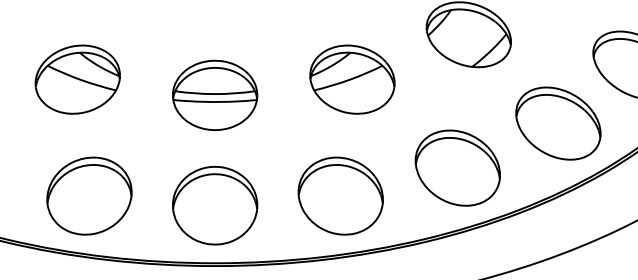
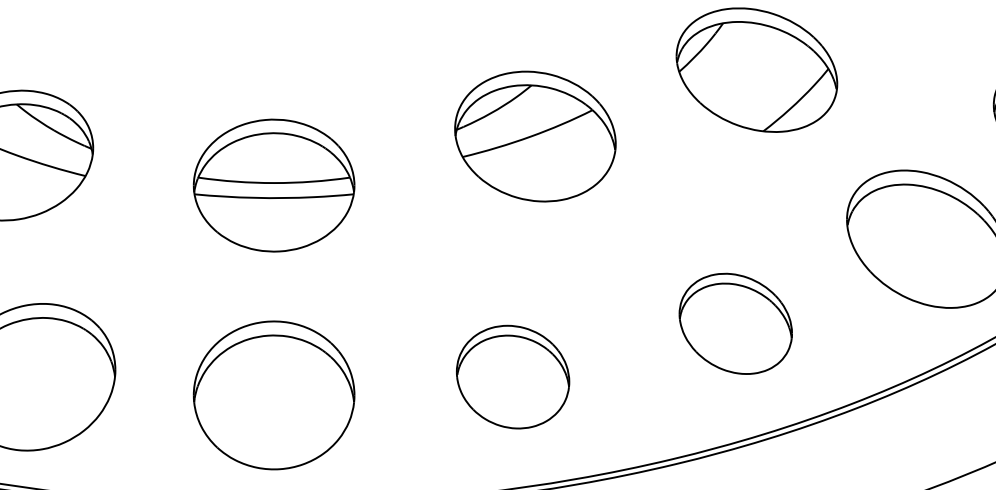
part: (352, 79) -> (535, 136), moved
part: (457, 167) -> (735, 322), size x0.7
part: (340, 195) -> (512, 376), size x0.7

